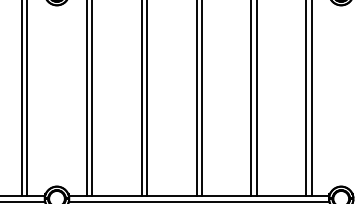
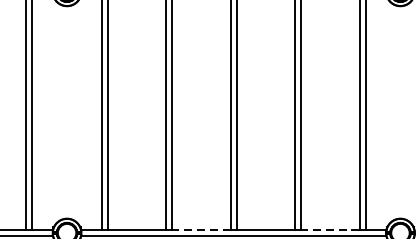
line: (171, 196) -> (201, 230), solid -> dashed
line: (281, 196) -> (330, 230), solid -> dashed

